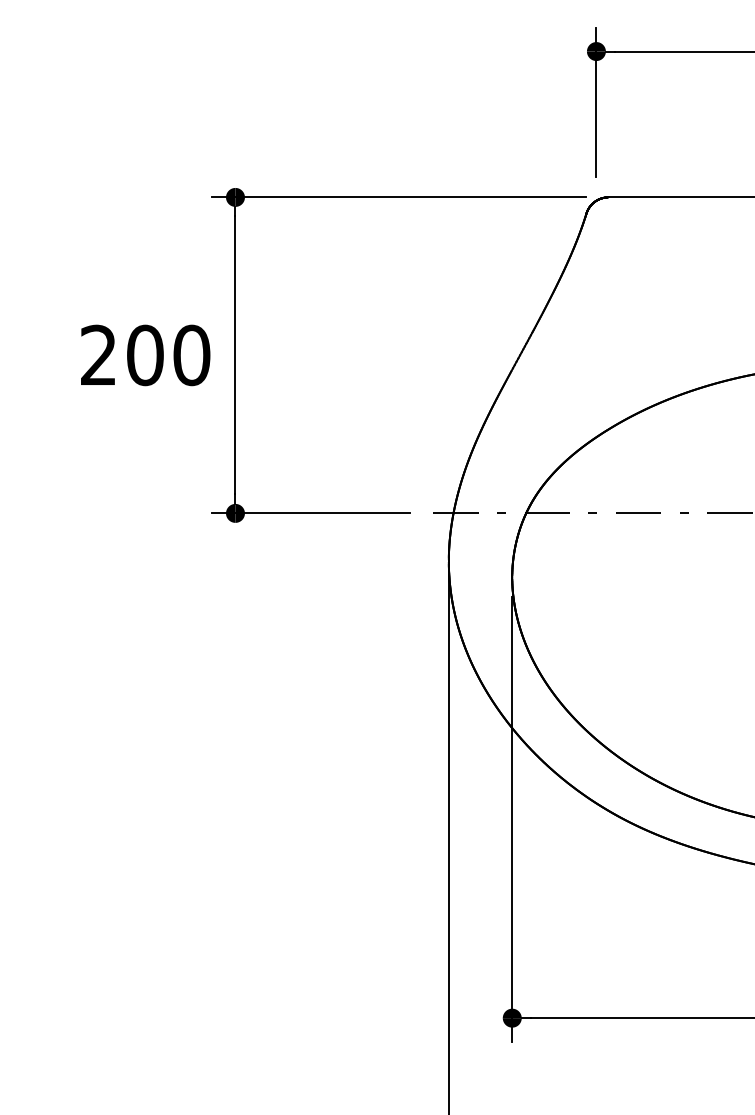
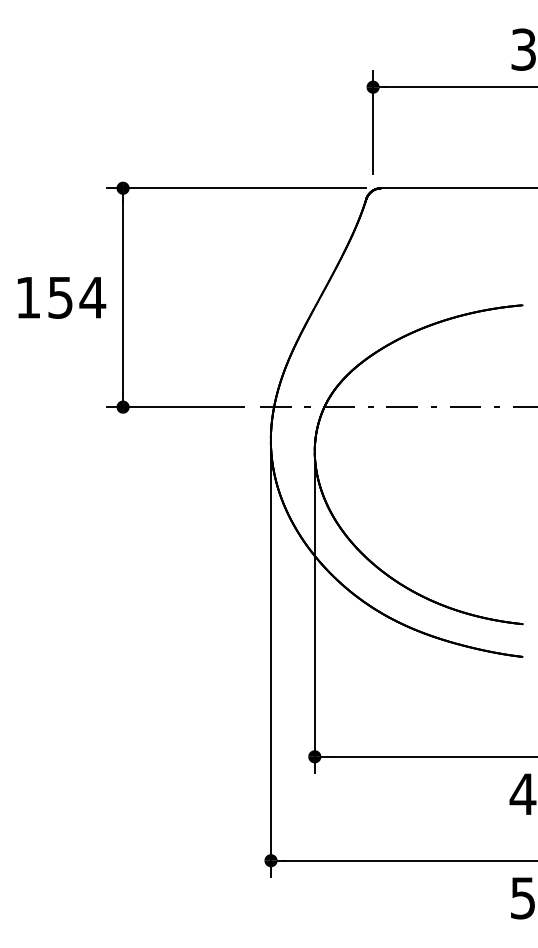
text: (146, 355) -> (61, 297), 200 -> 154

